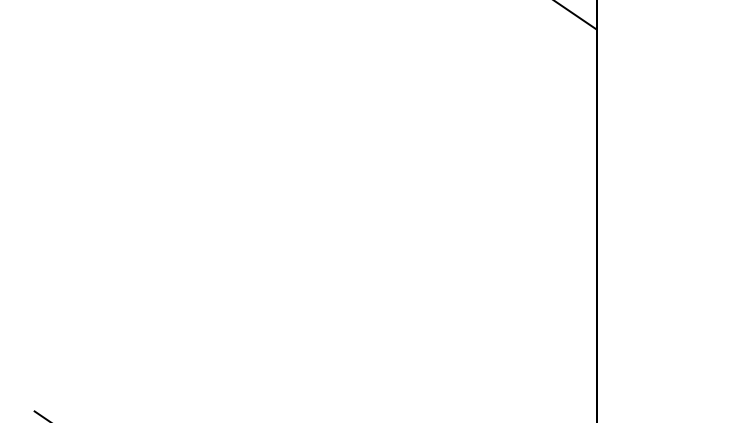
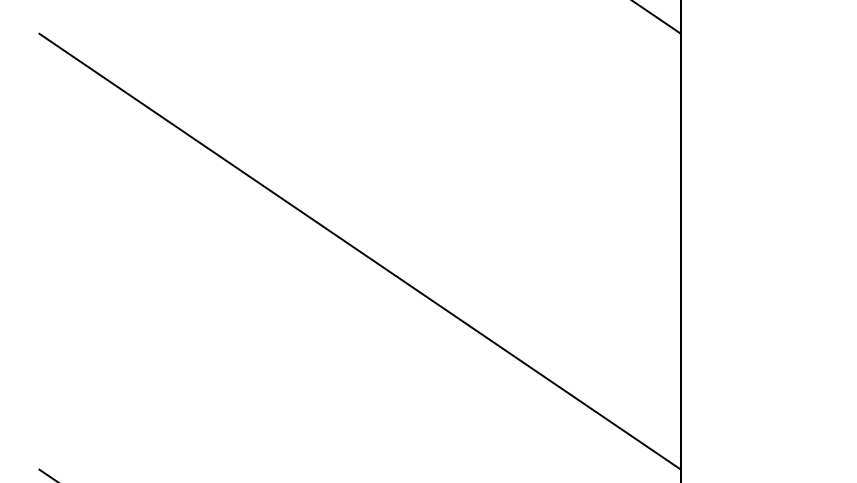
line: (315, 220) -> (360, 251), added

